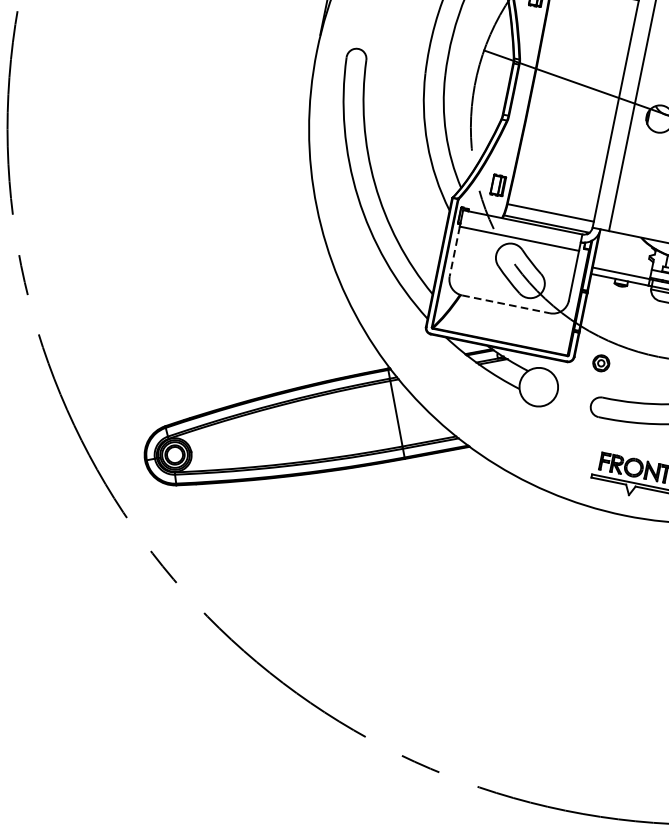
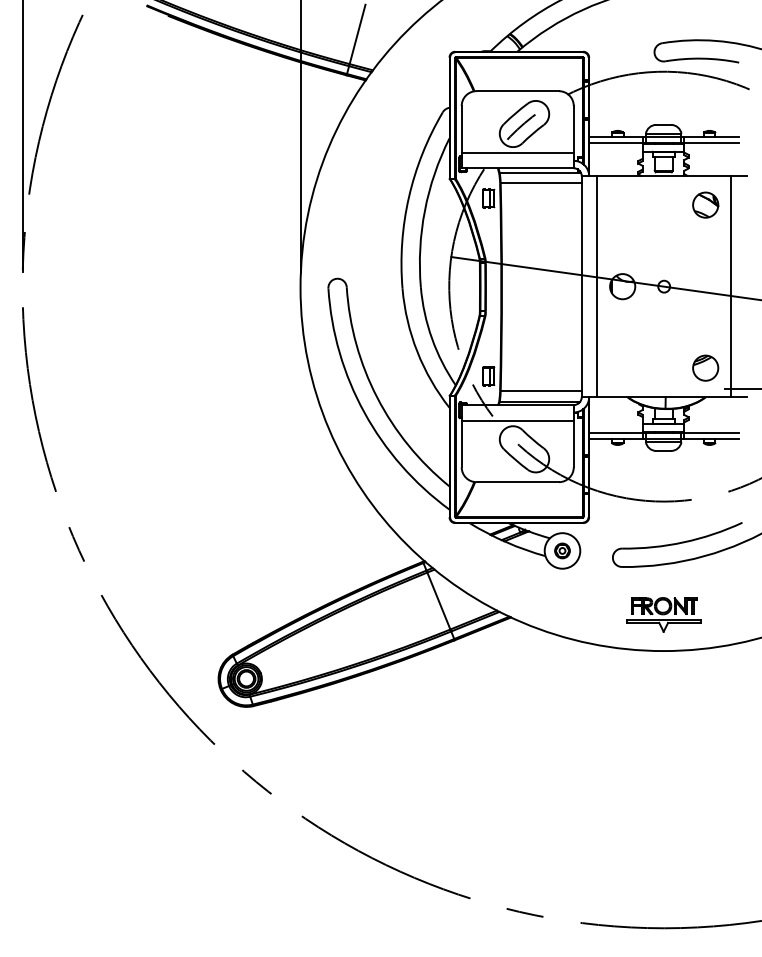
line: (454, 252) -> (461, 444), dashed -> solid
line: (506, 304) -> (518, 482), dashed -> solid
part: (601, 362) -> (562, 550), moved

